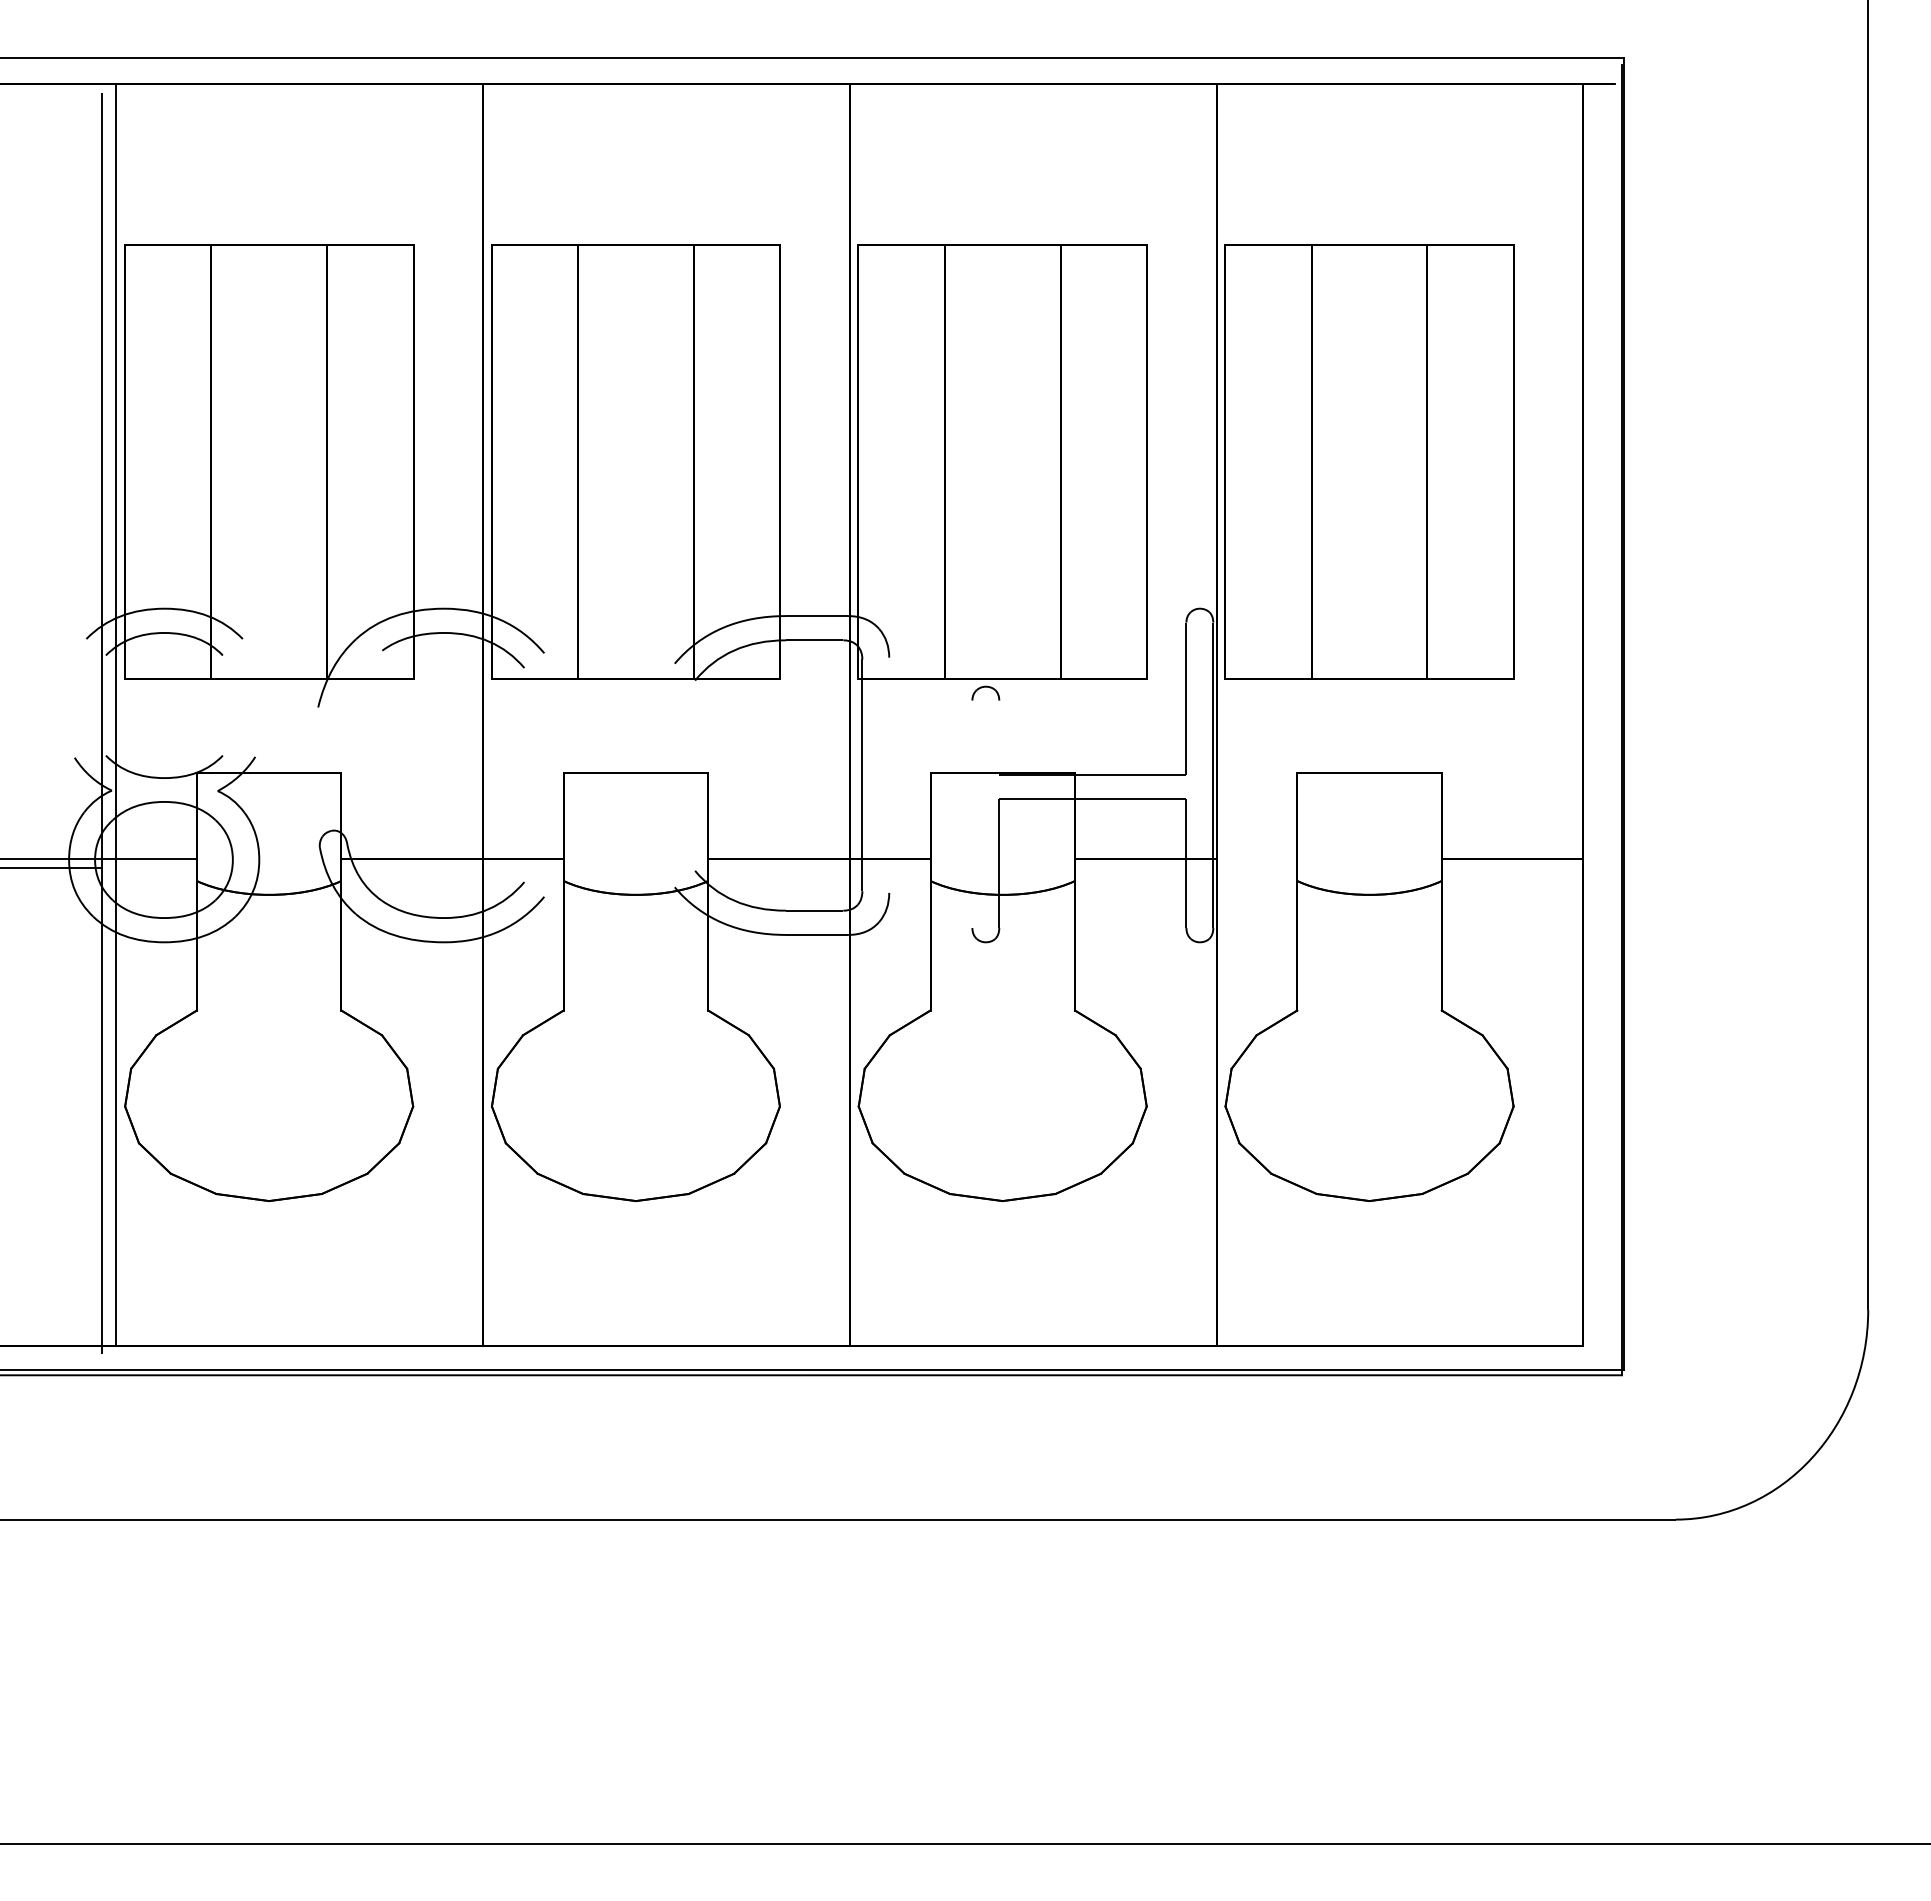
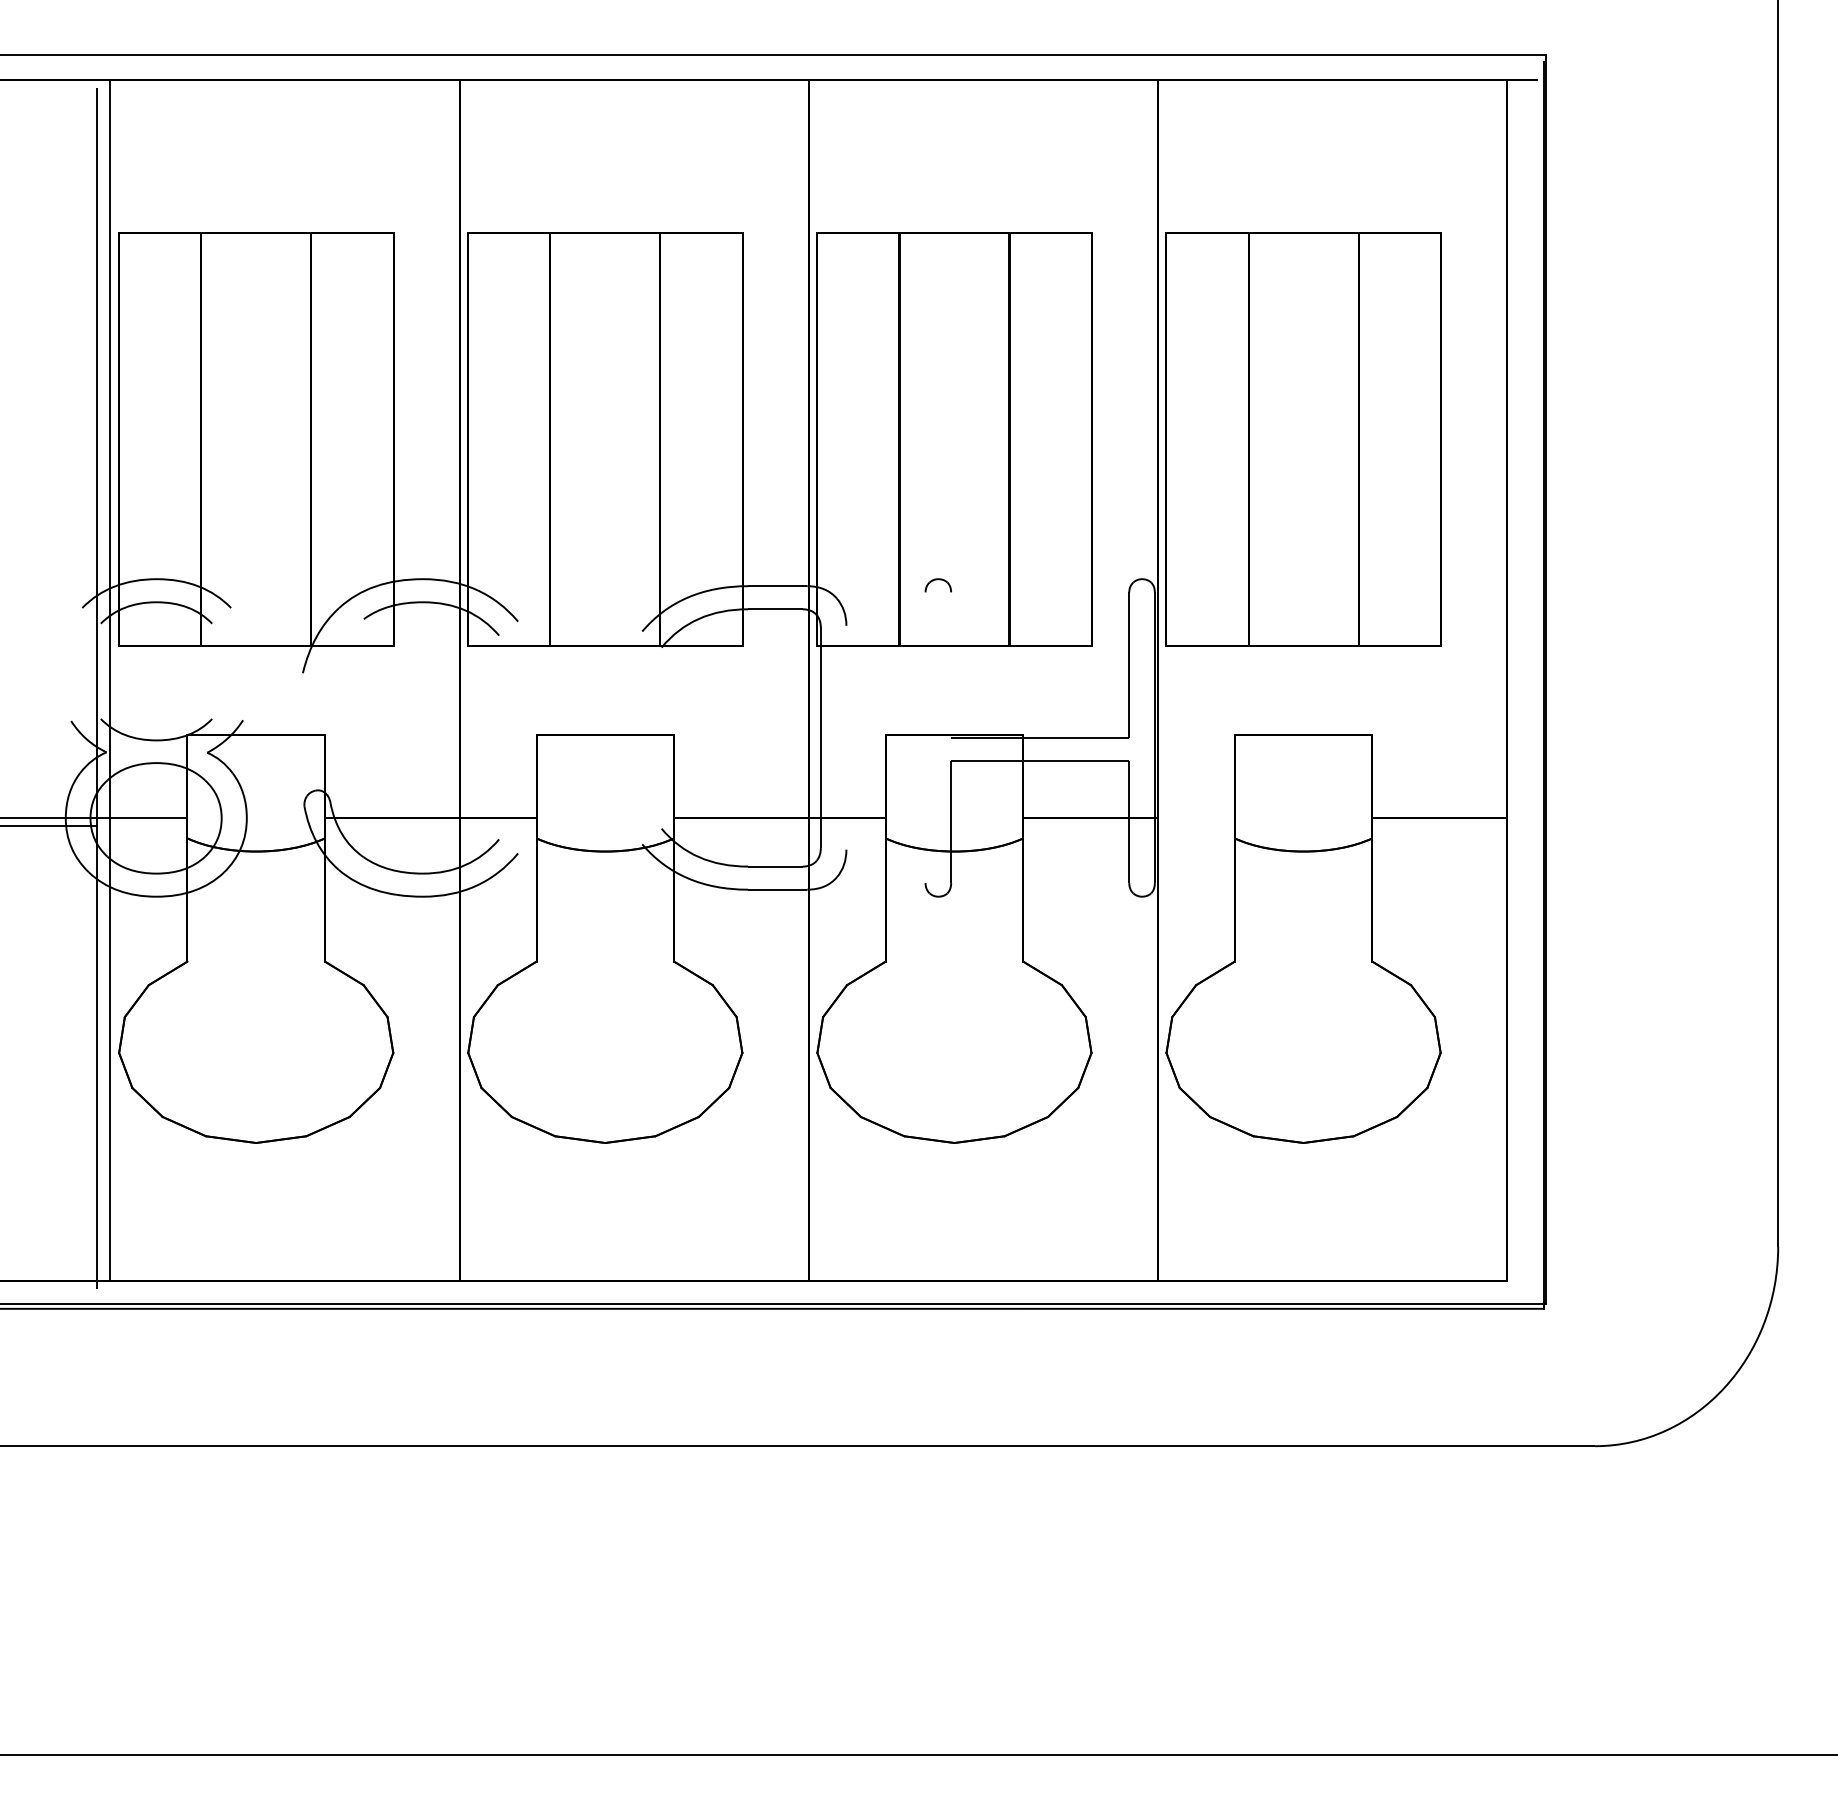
part: (985, 692) -> (938, 584), moved

